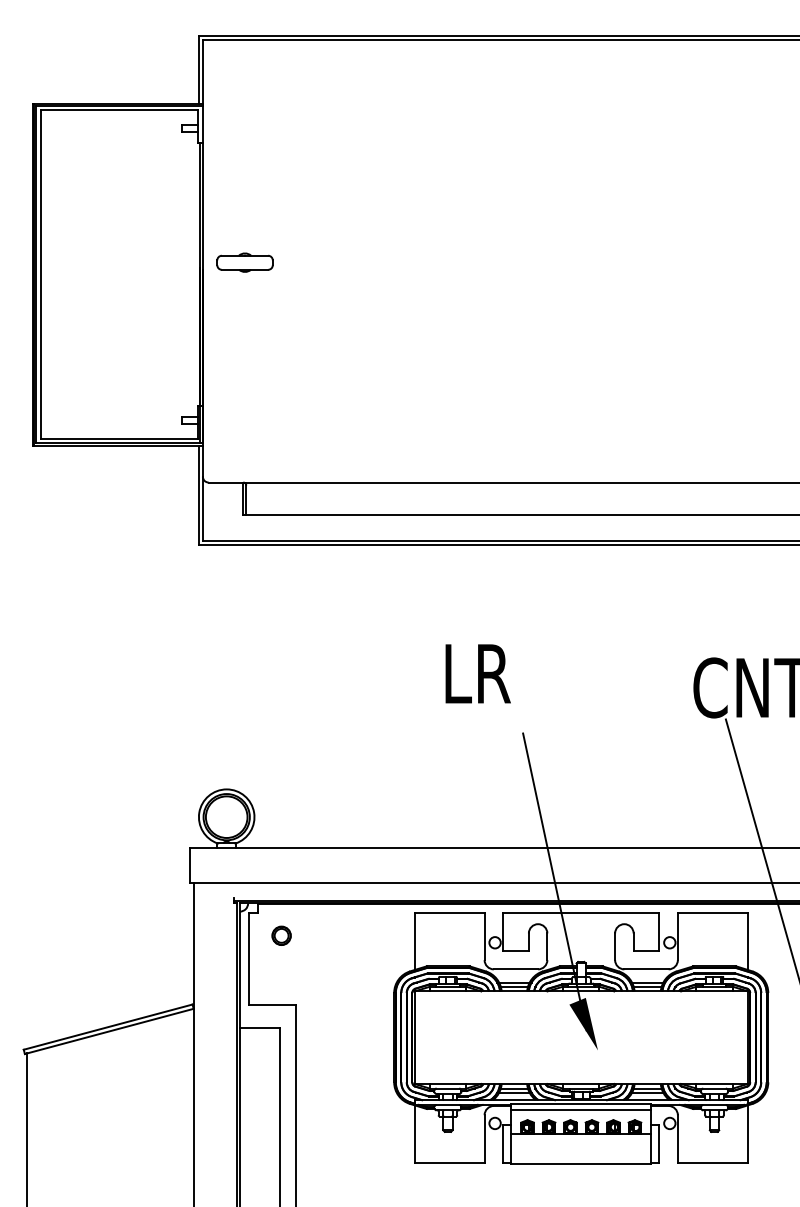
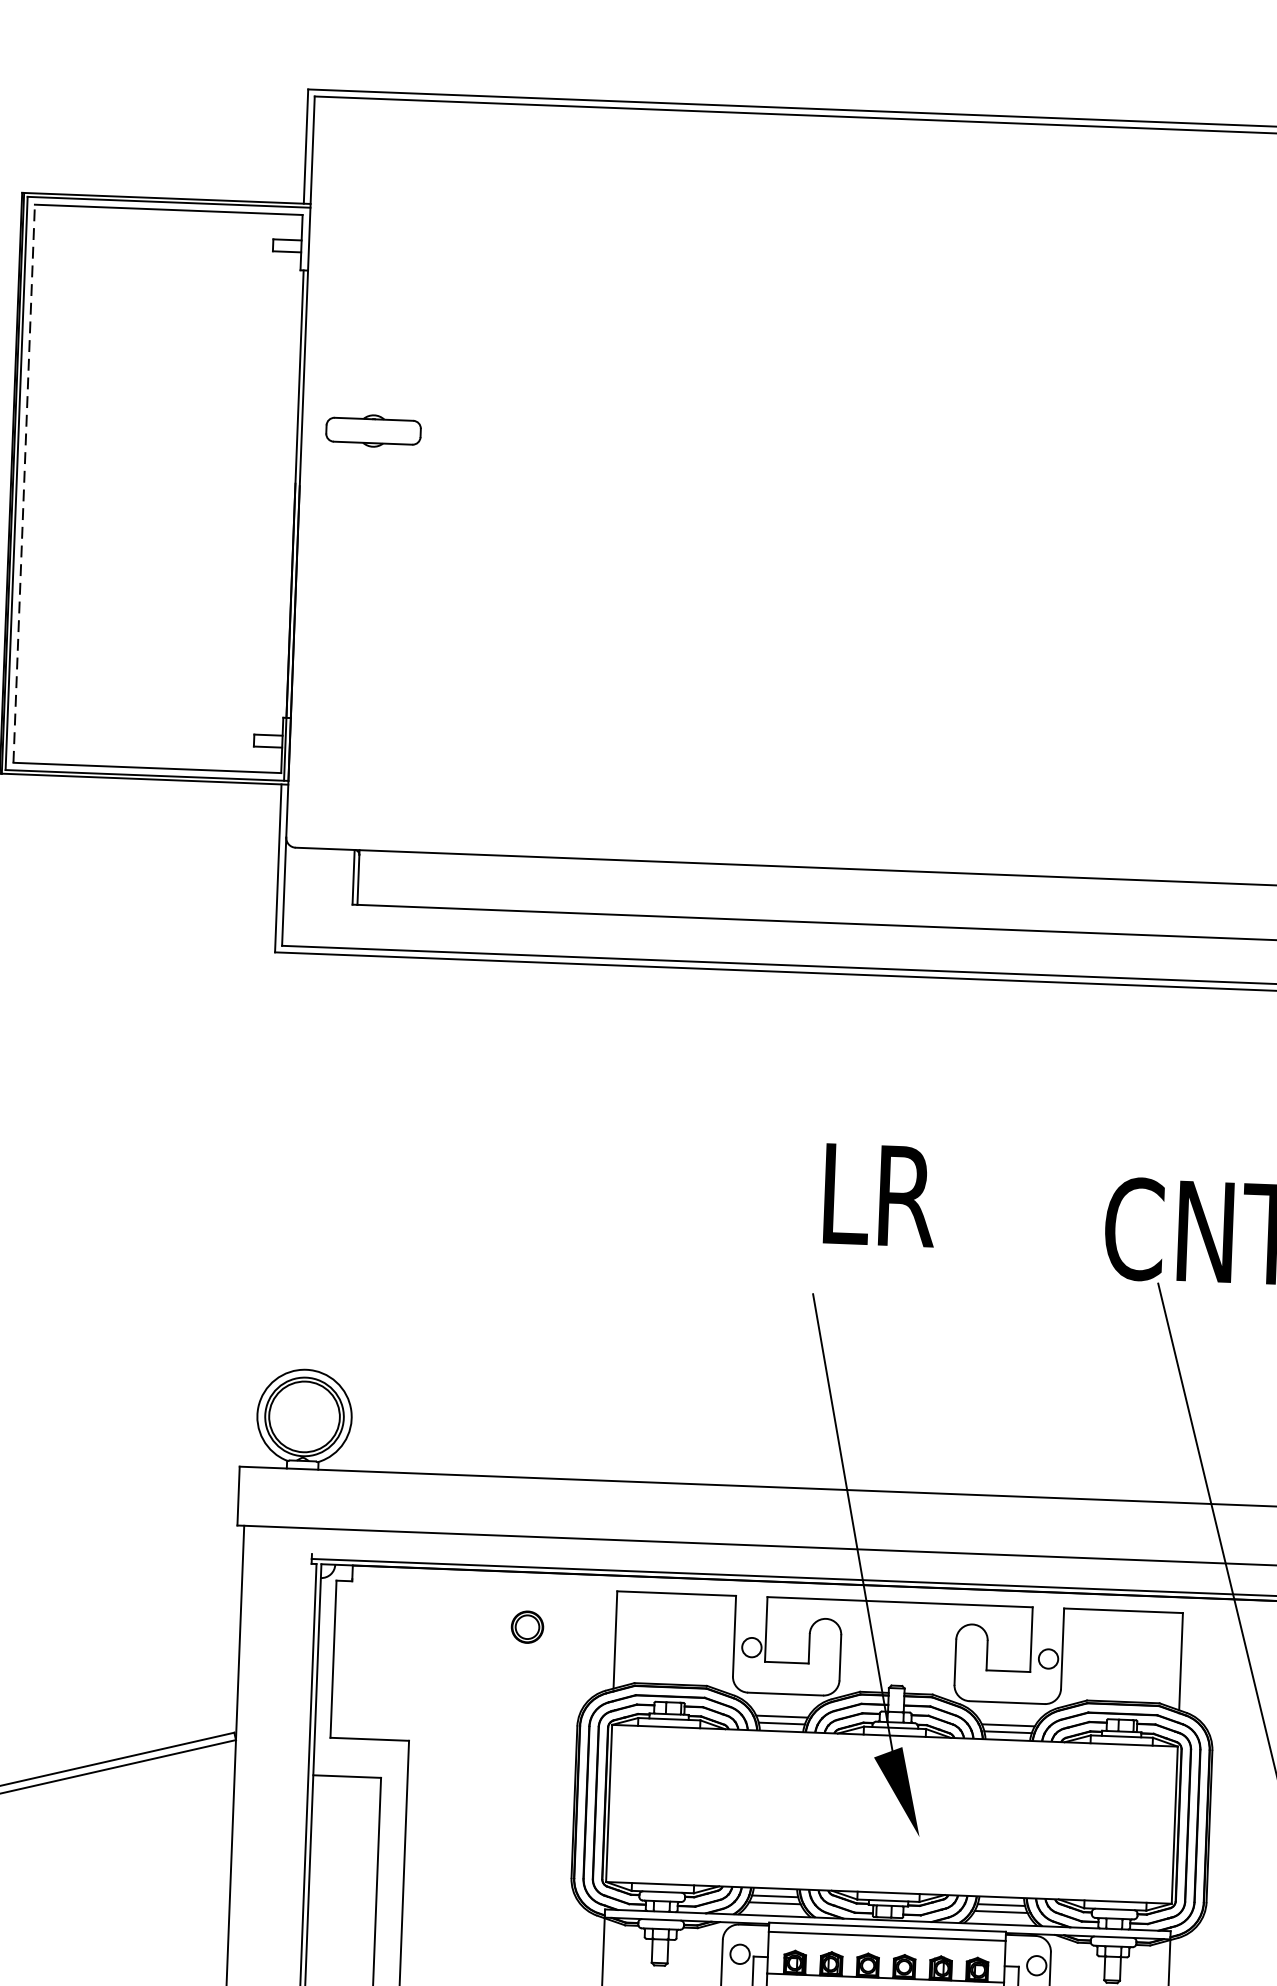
part: (244, 262) -> (372, 430), moved
line: (40, 274) -> (23, 483), solid -> dashed
text: (477, 673) -> (878, 1194), moved
part: (281, 935) -> (527, 1626), moved

